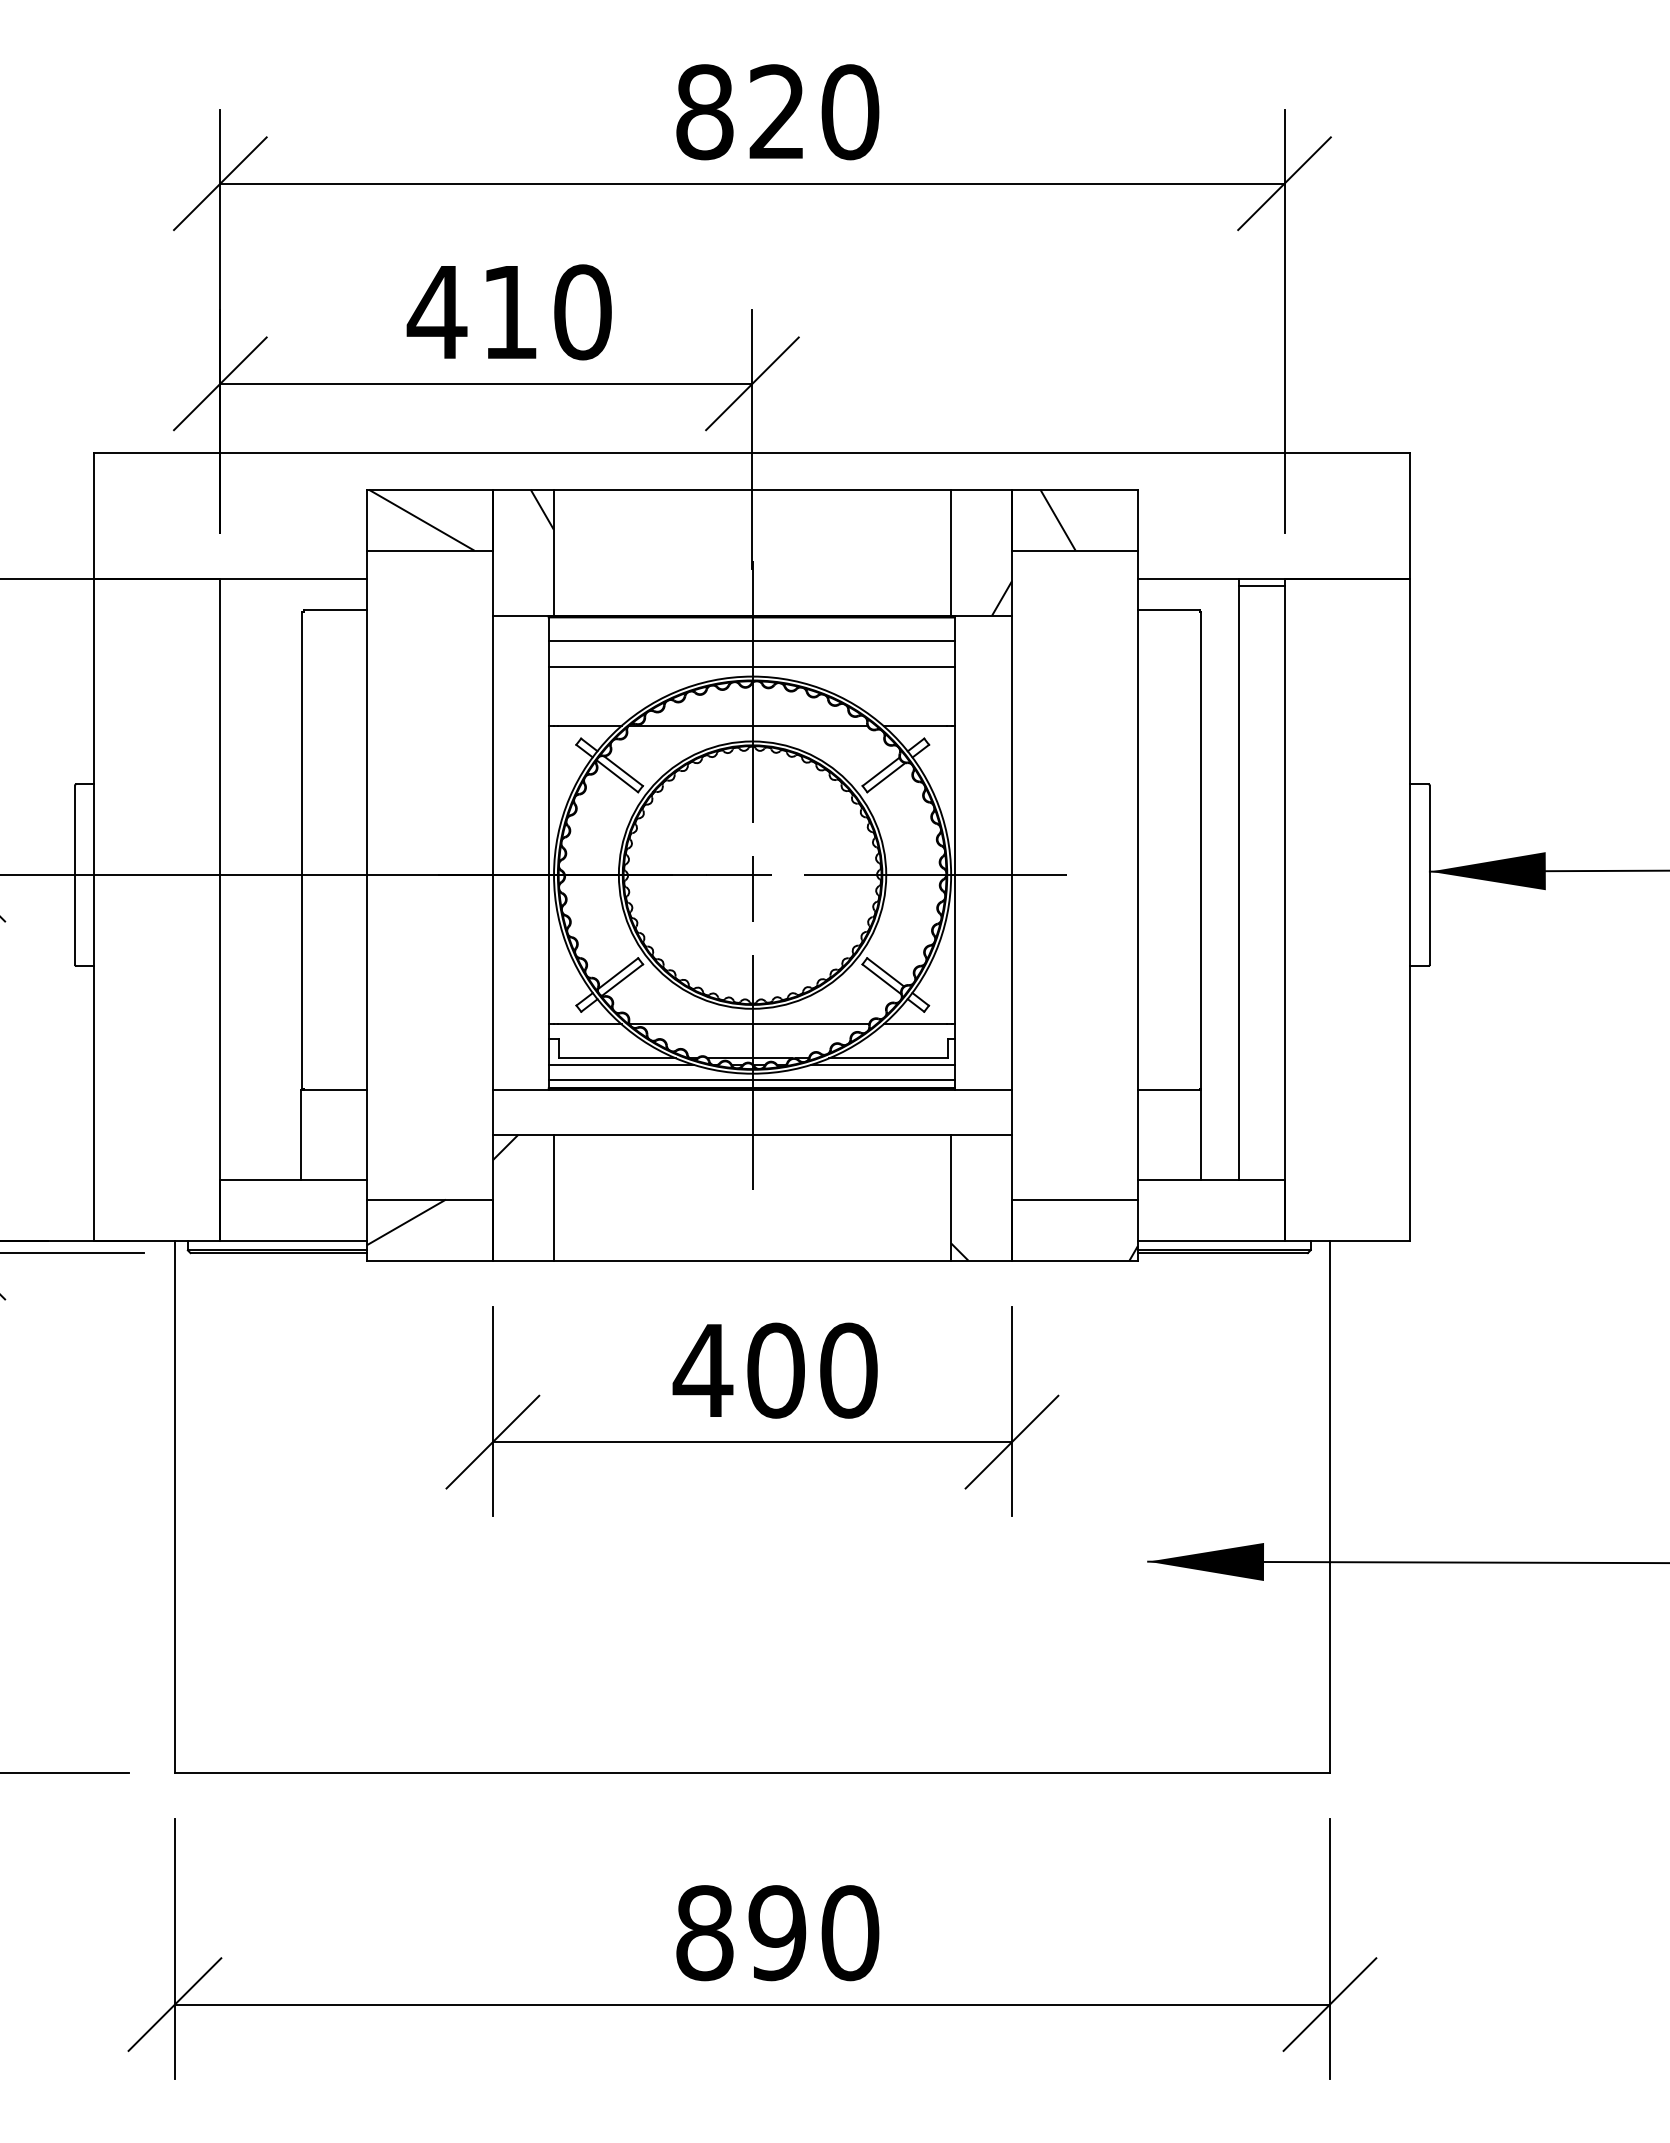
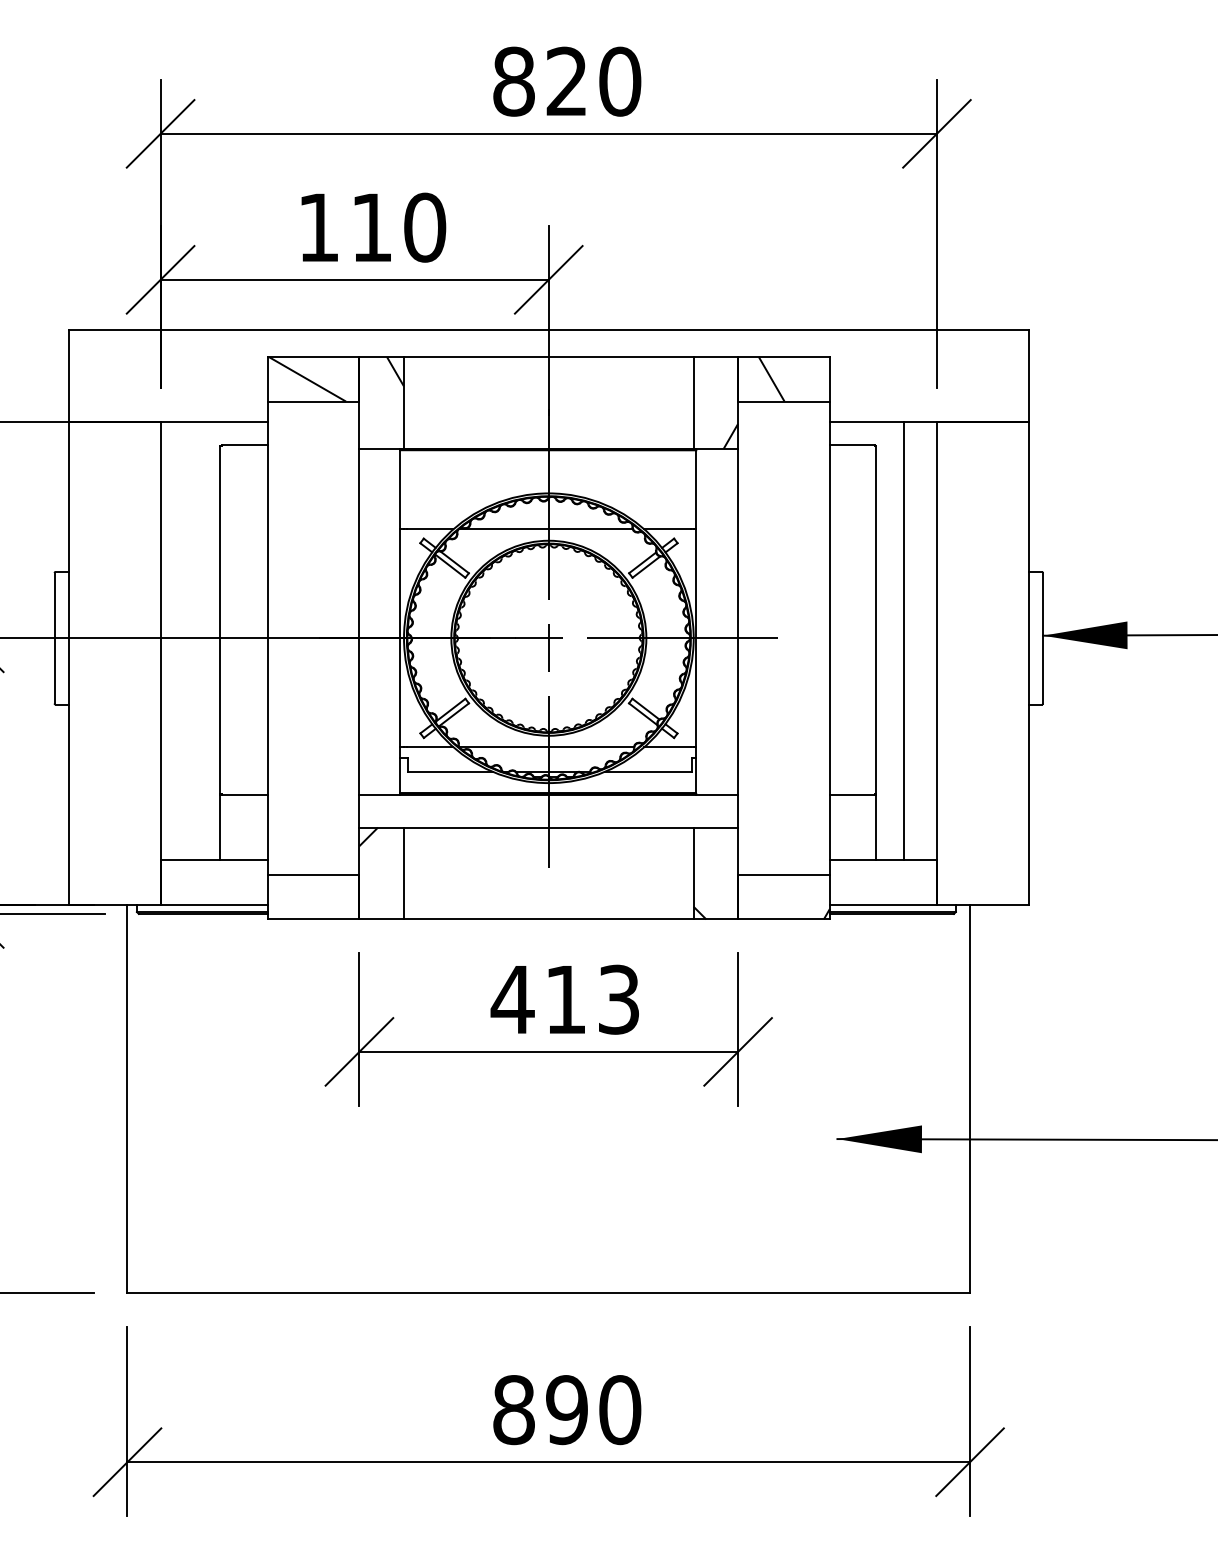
text: (436, 312) -> (318, 227), 410 -> 110
line: (1261, 585) -> (920, 426), removed
line: (751, 641) -> (548, 467), removed
line: (751, 667) -> (548, 486), removed
line: (621, 1064) -> (453, 776), removed
line: (882, 1064) -> (643, 776), removed
line: (751, 1080) -> (548, 788), removed
hatch: (406, 1222) -> (296, 891), removed
text: (812, 1370) -> (592, 999), 400 -> 413

